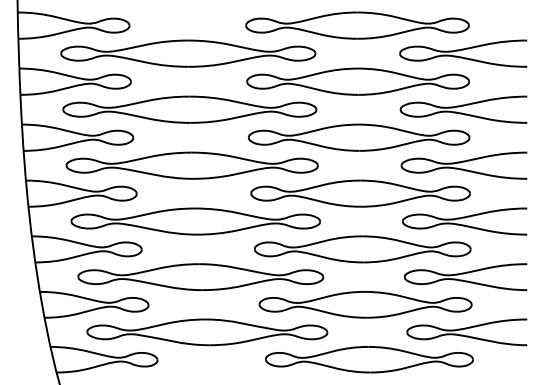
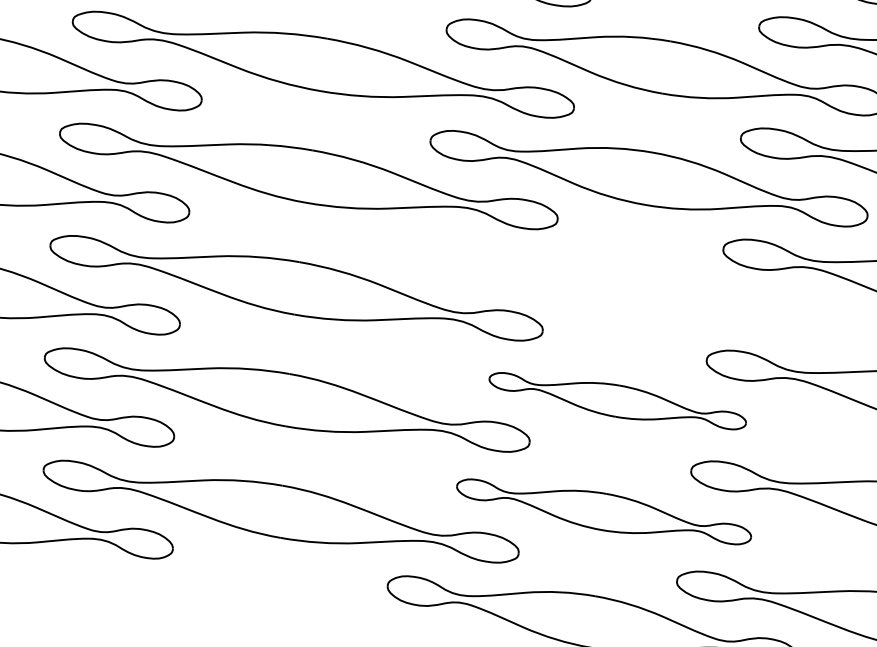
part: (360, 193) -> (632, 289), removed
part: (362, 249) -> (617, 401), size x0.6
part: (365, 304) -> (603, 511), size x0.7

